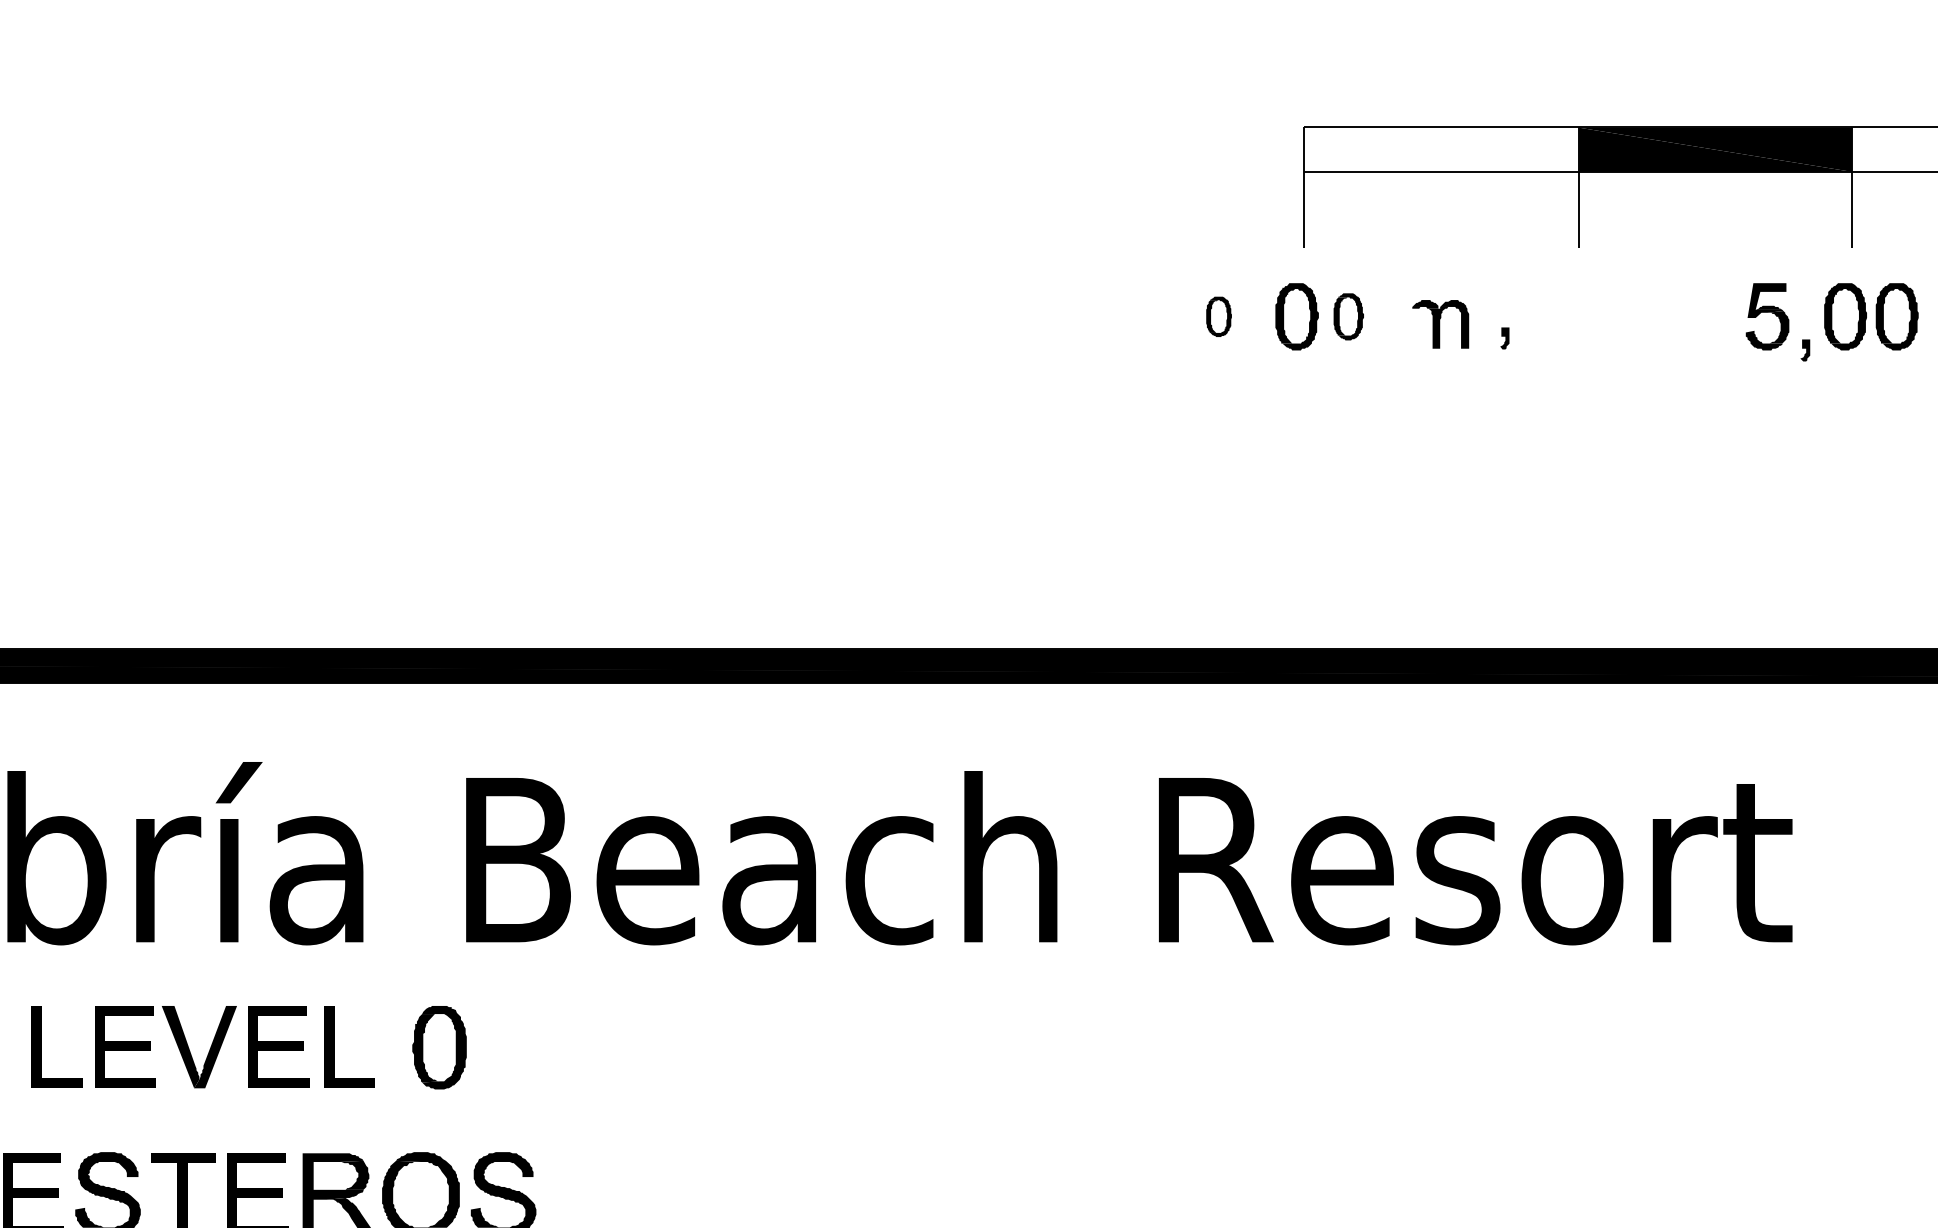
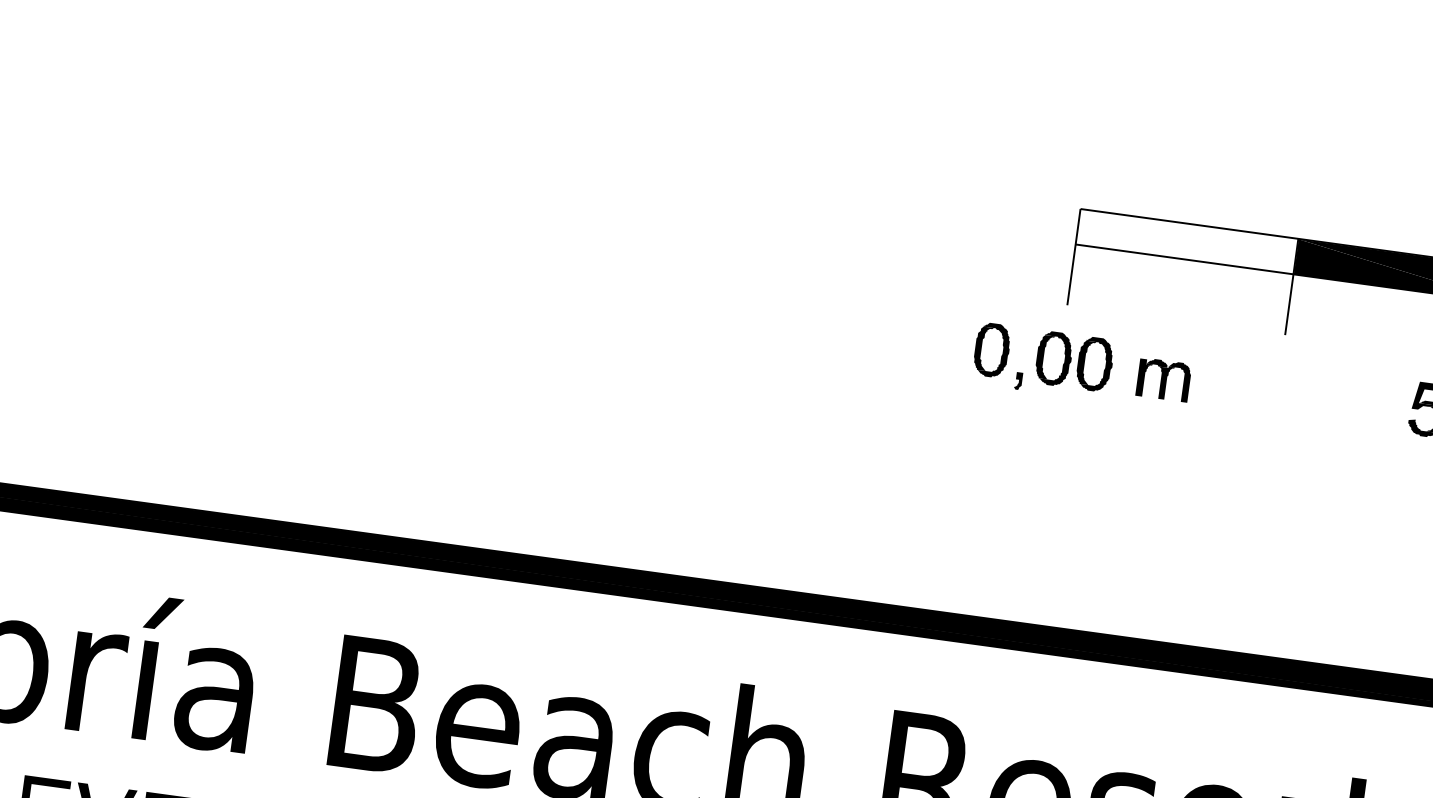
part: (1218, 316) -> (991, 349), size x1.67
part: (1348, 316) -> (1094, 364), size x1.43
fill: (1410, 324) -> (1143, 377), added
part: (1504, 338) -> (1018, 381), moved

